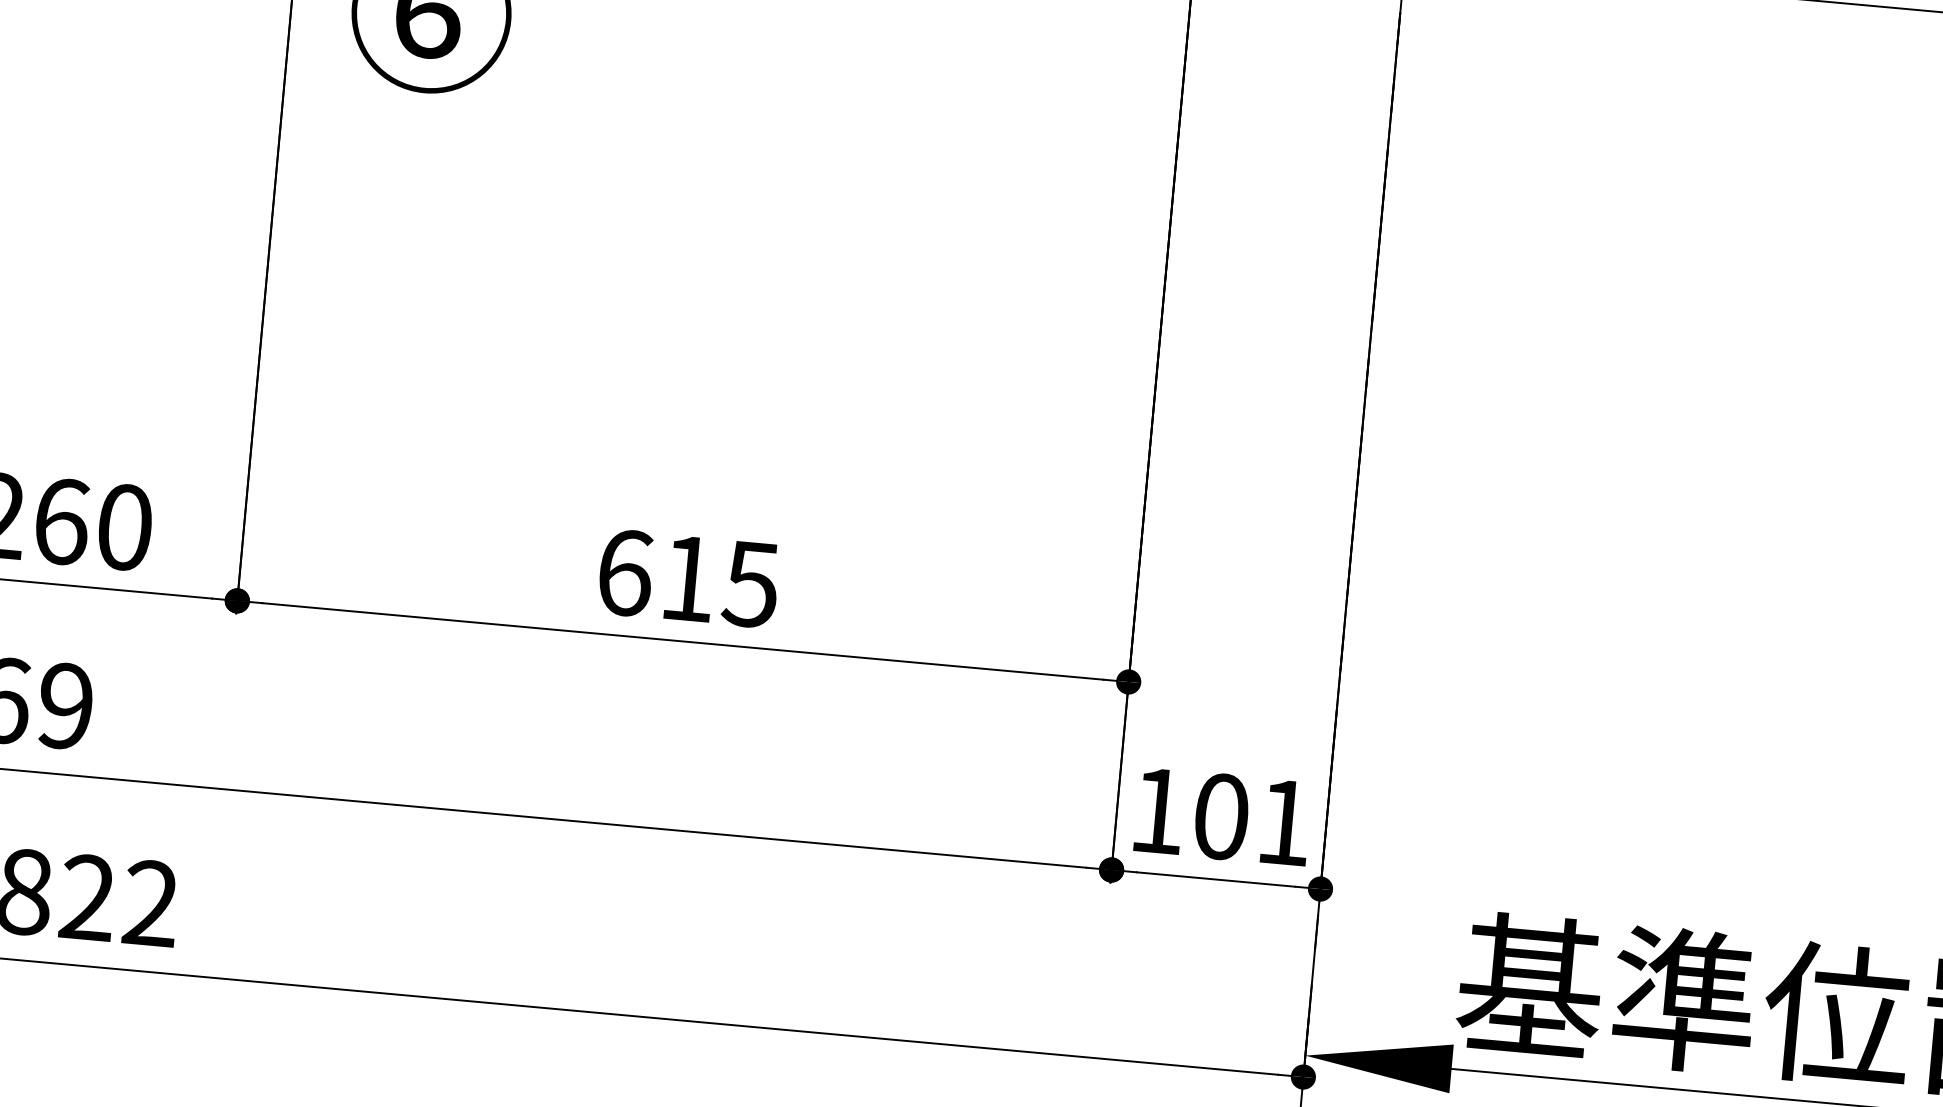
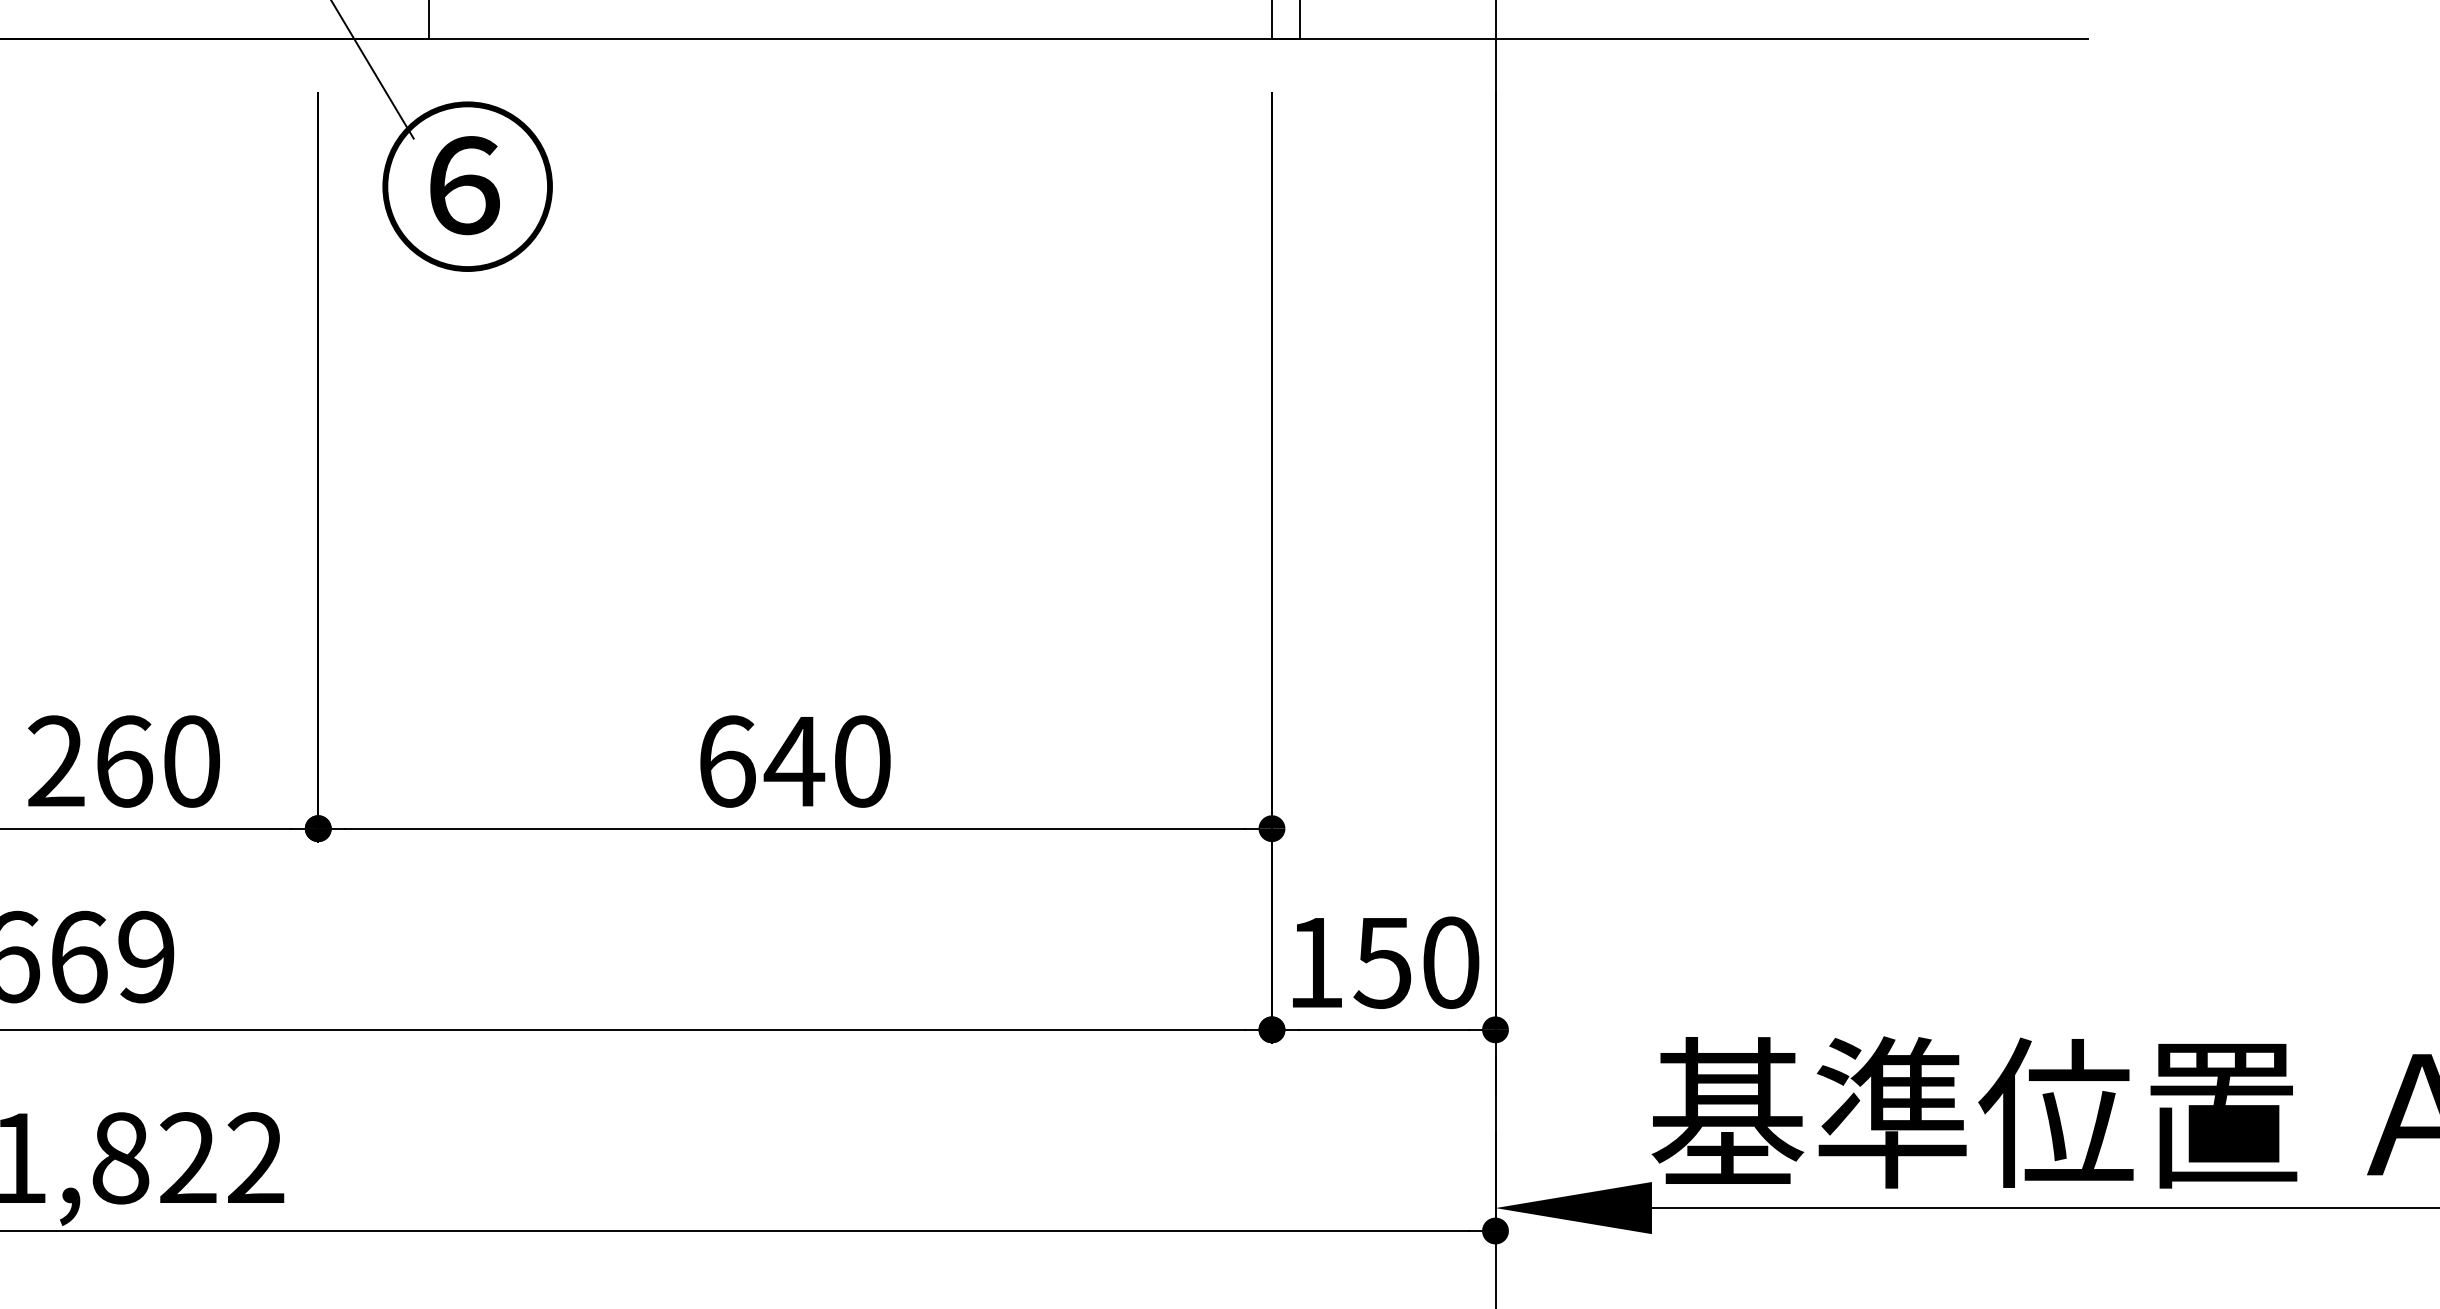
text: (718, 581) -> (826, 761), 615 -> 640
text: (1252, 819) -> (1416, 962), 101 -> 150

